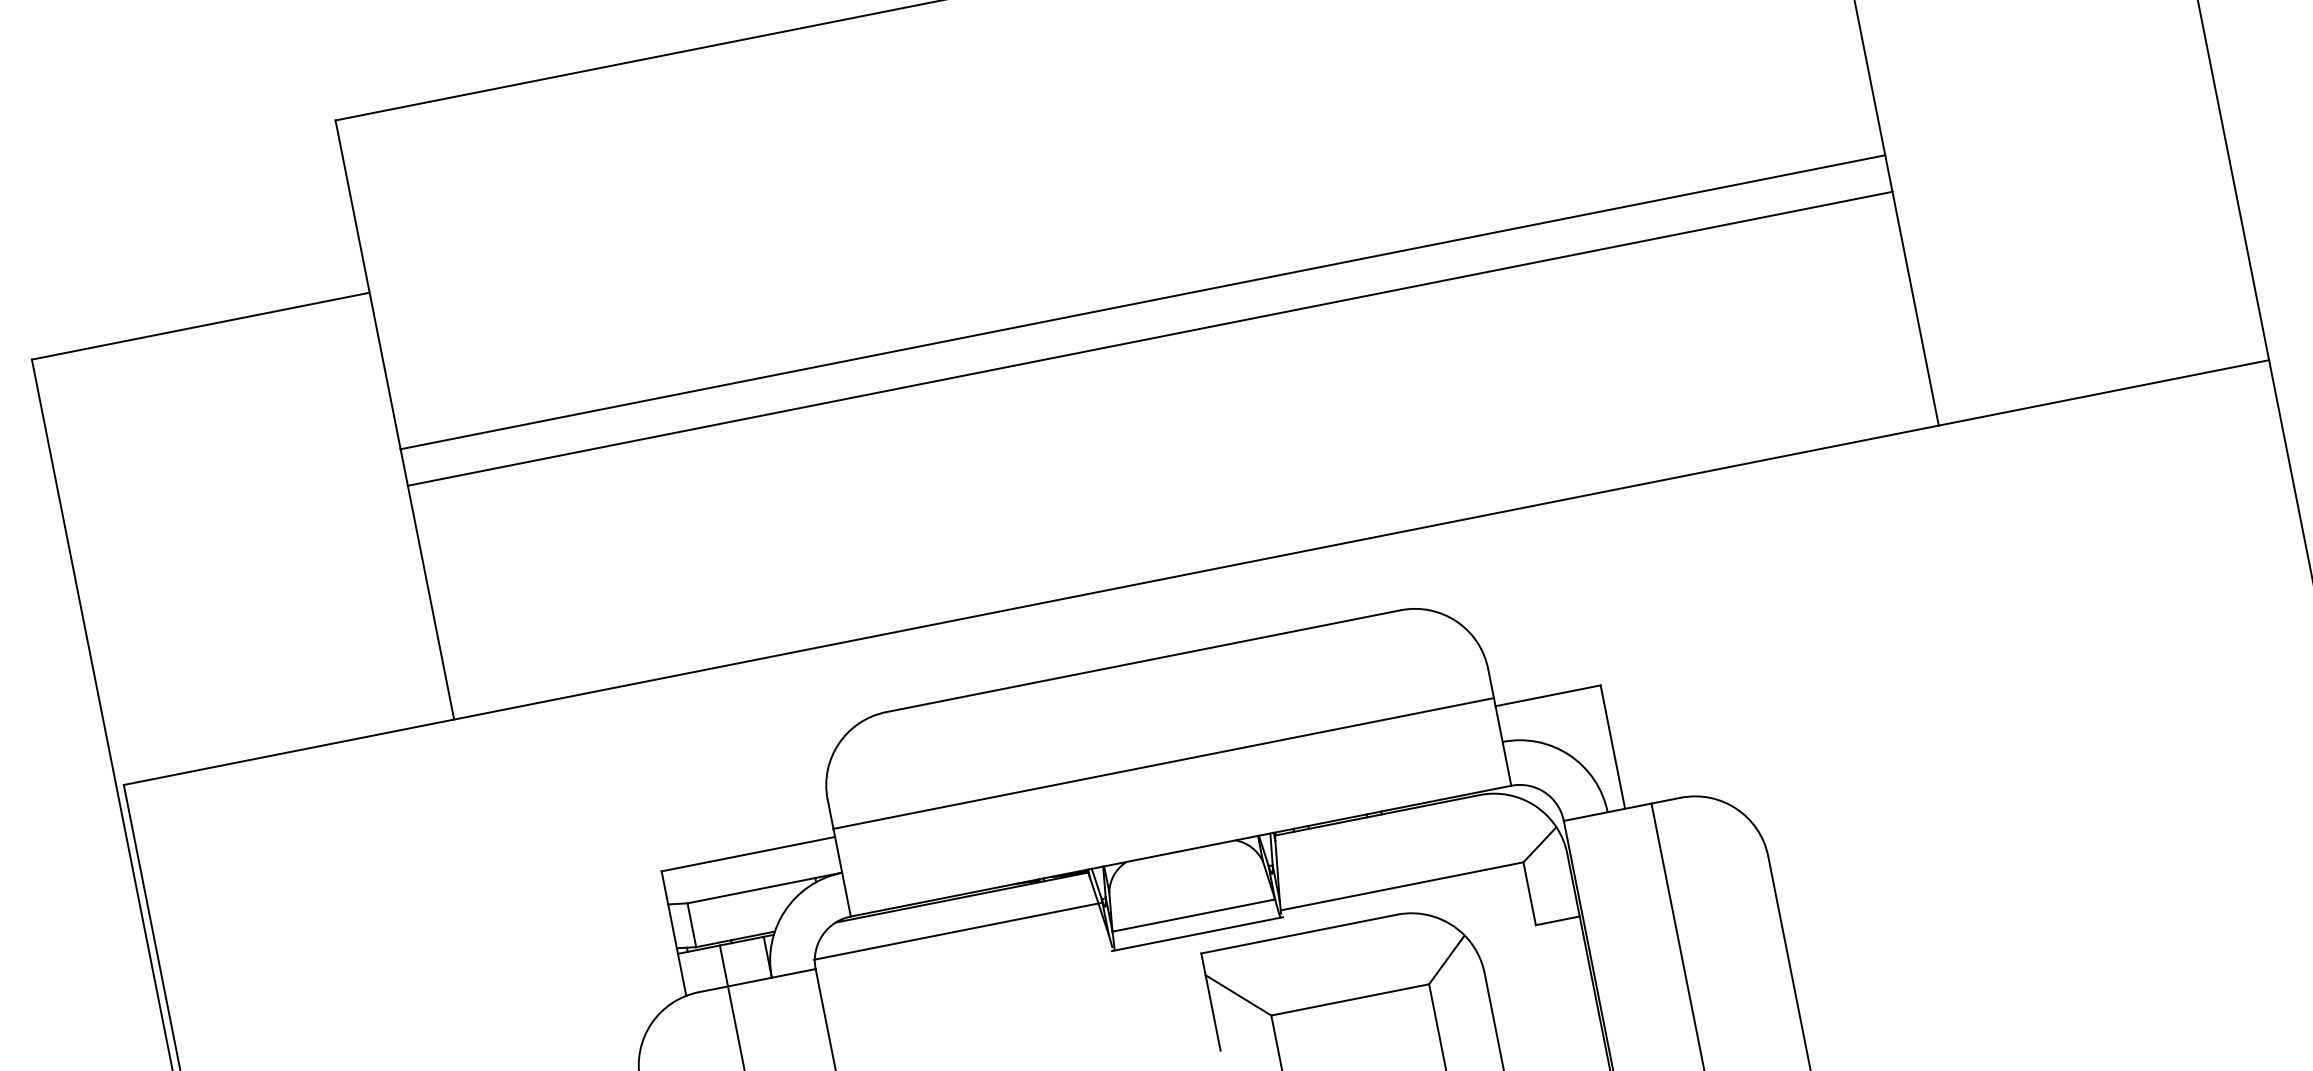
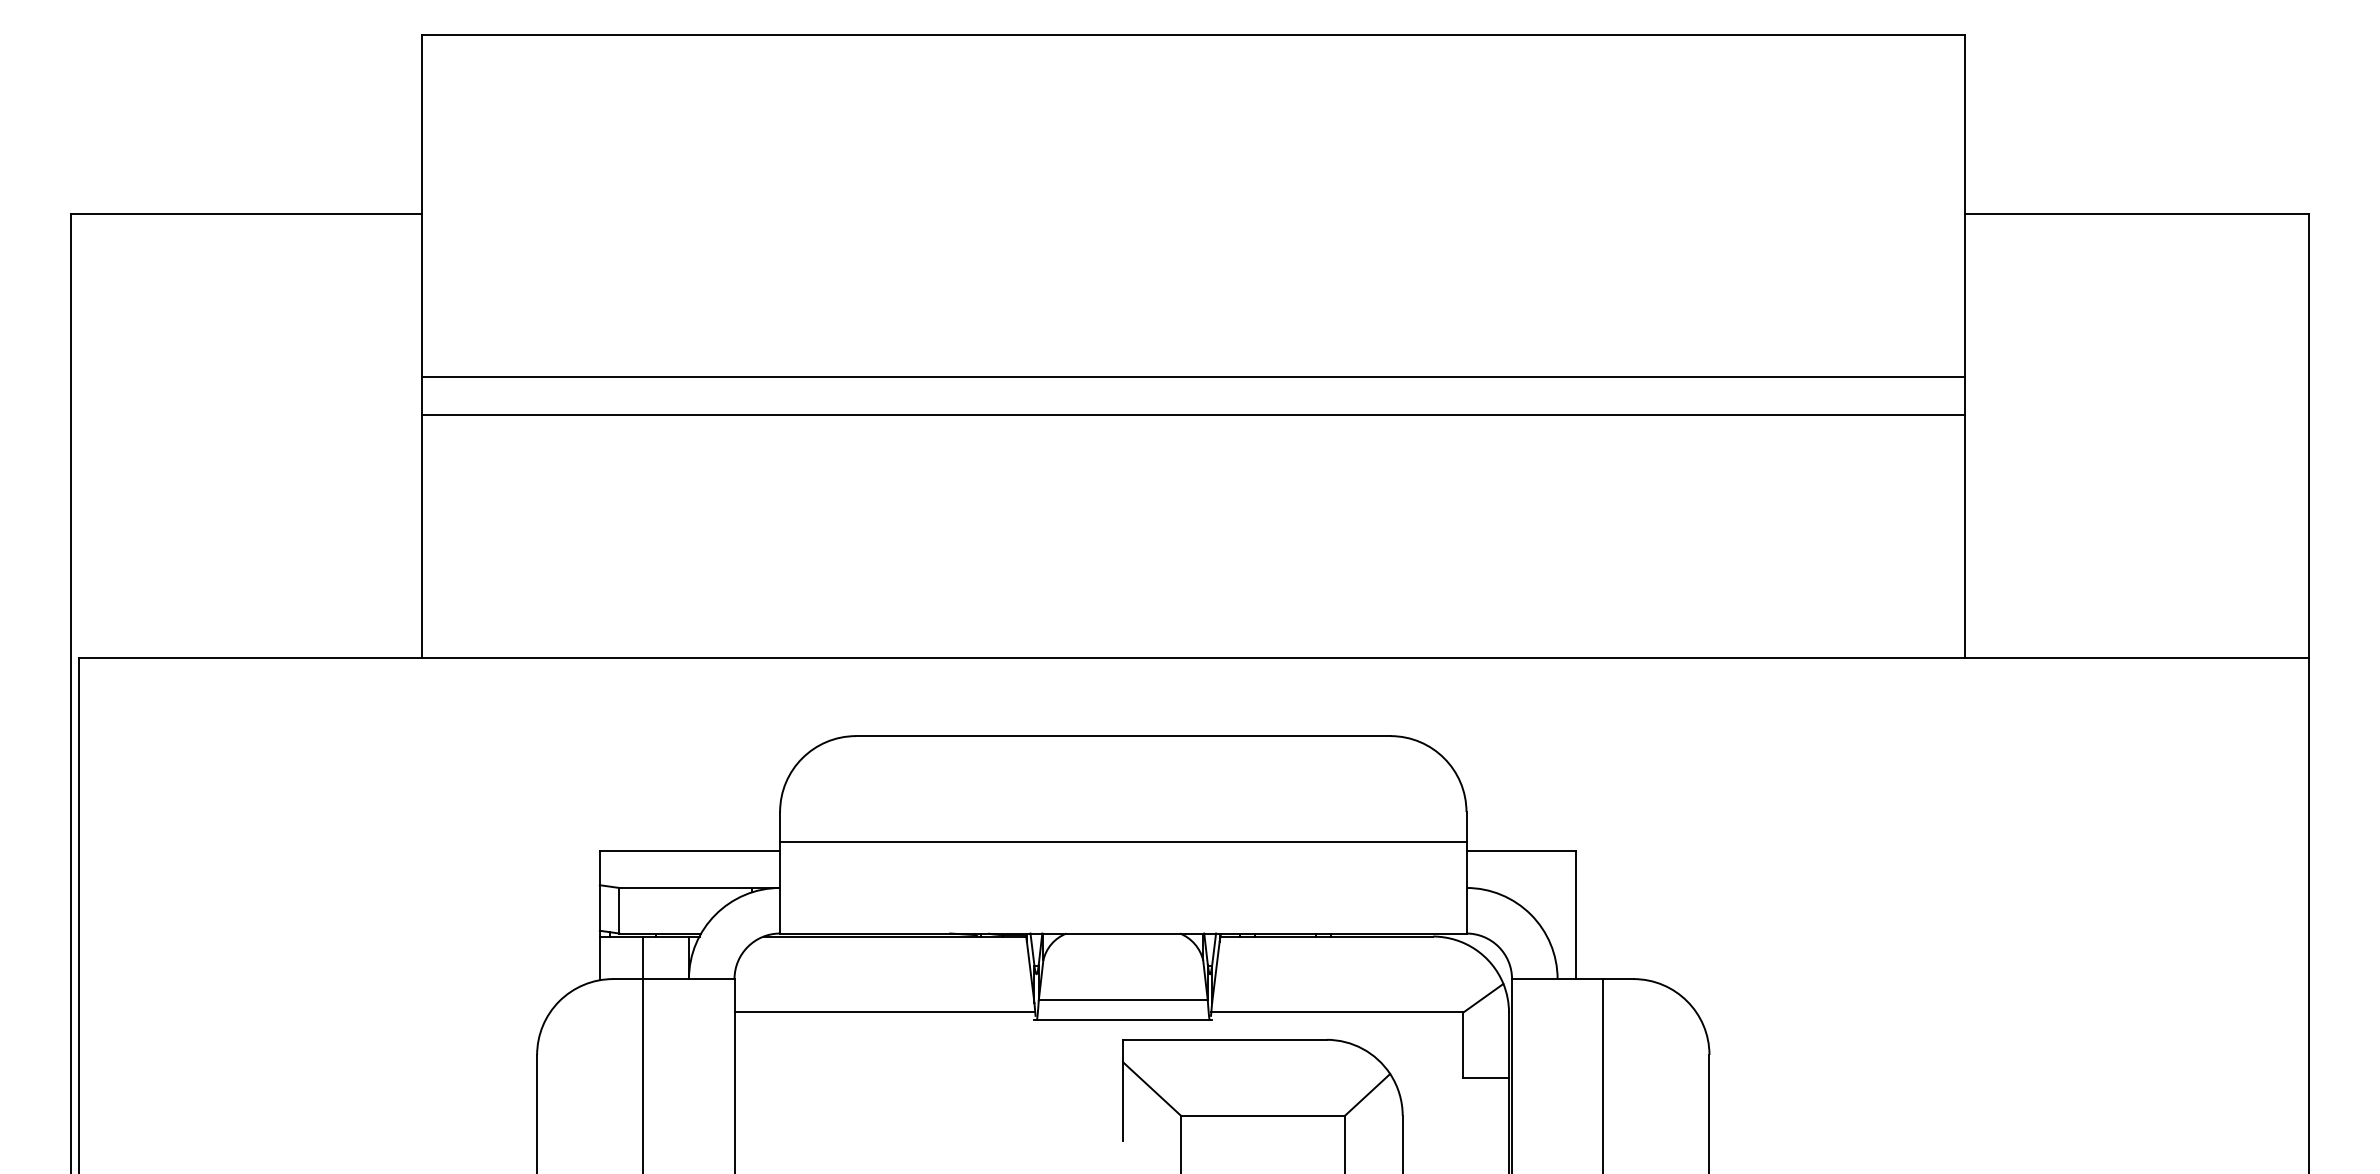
line: (958, 931) -> (884, 1012), moved

